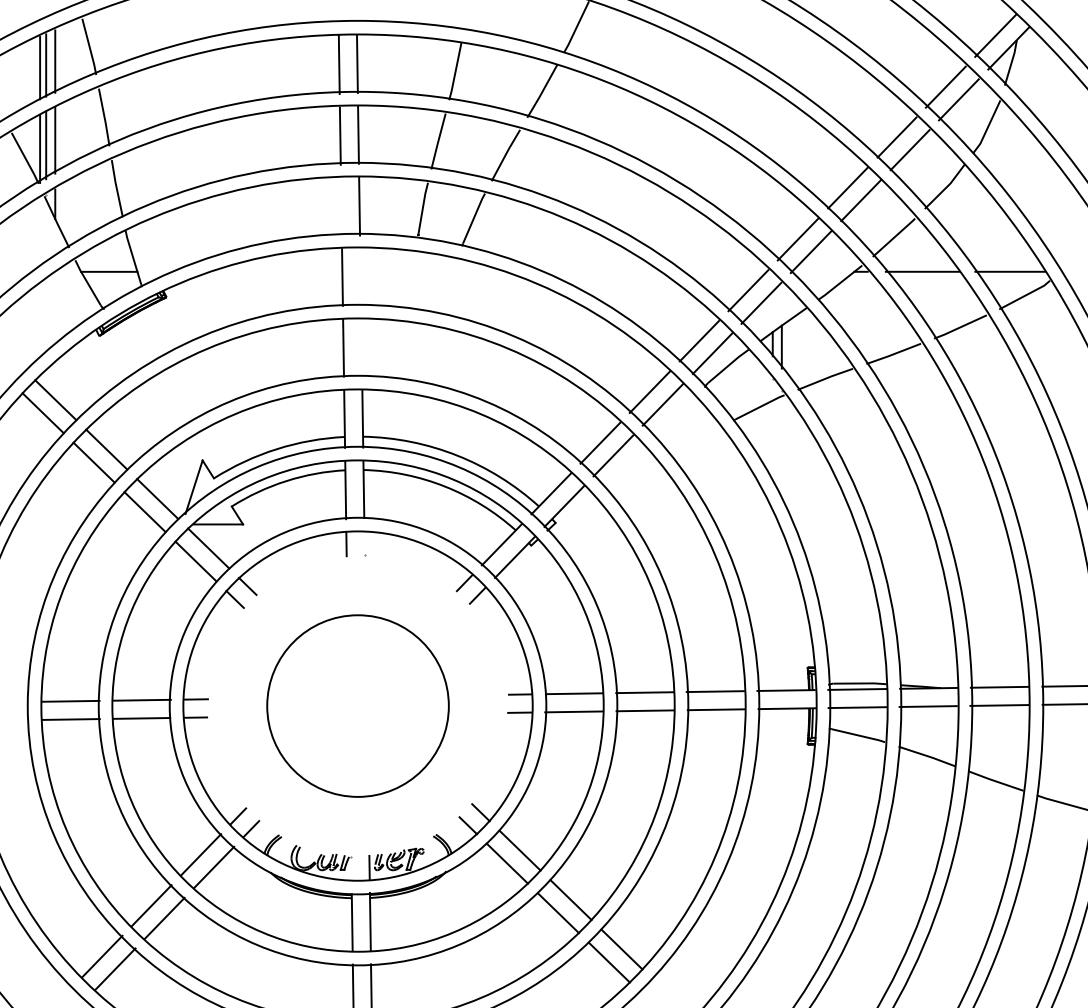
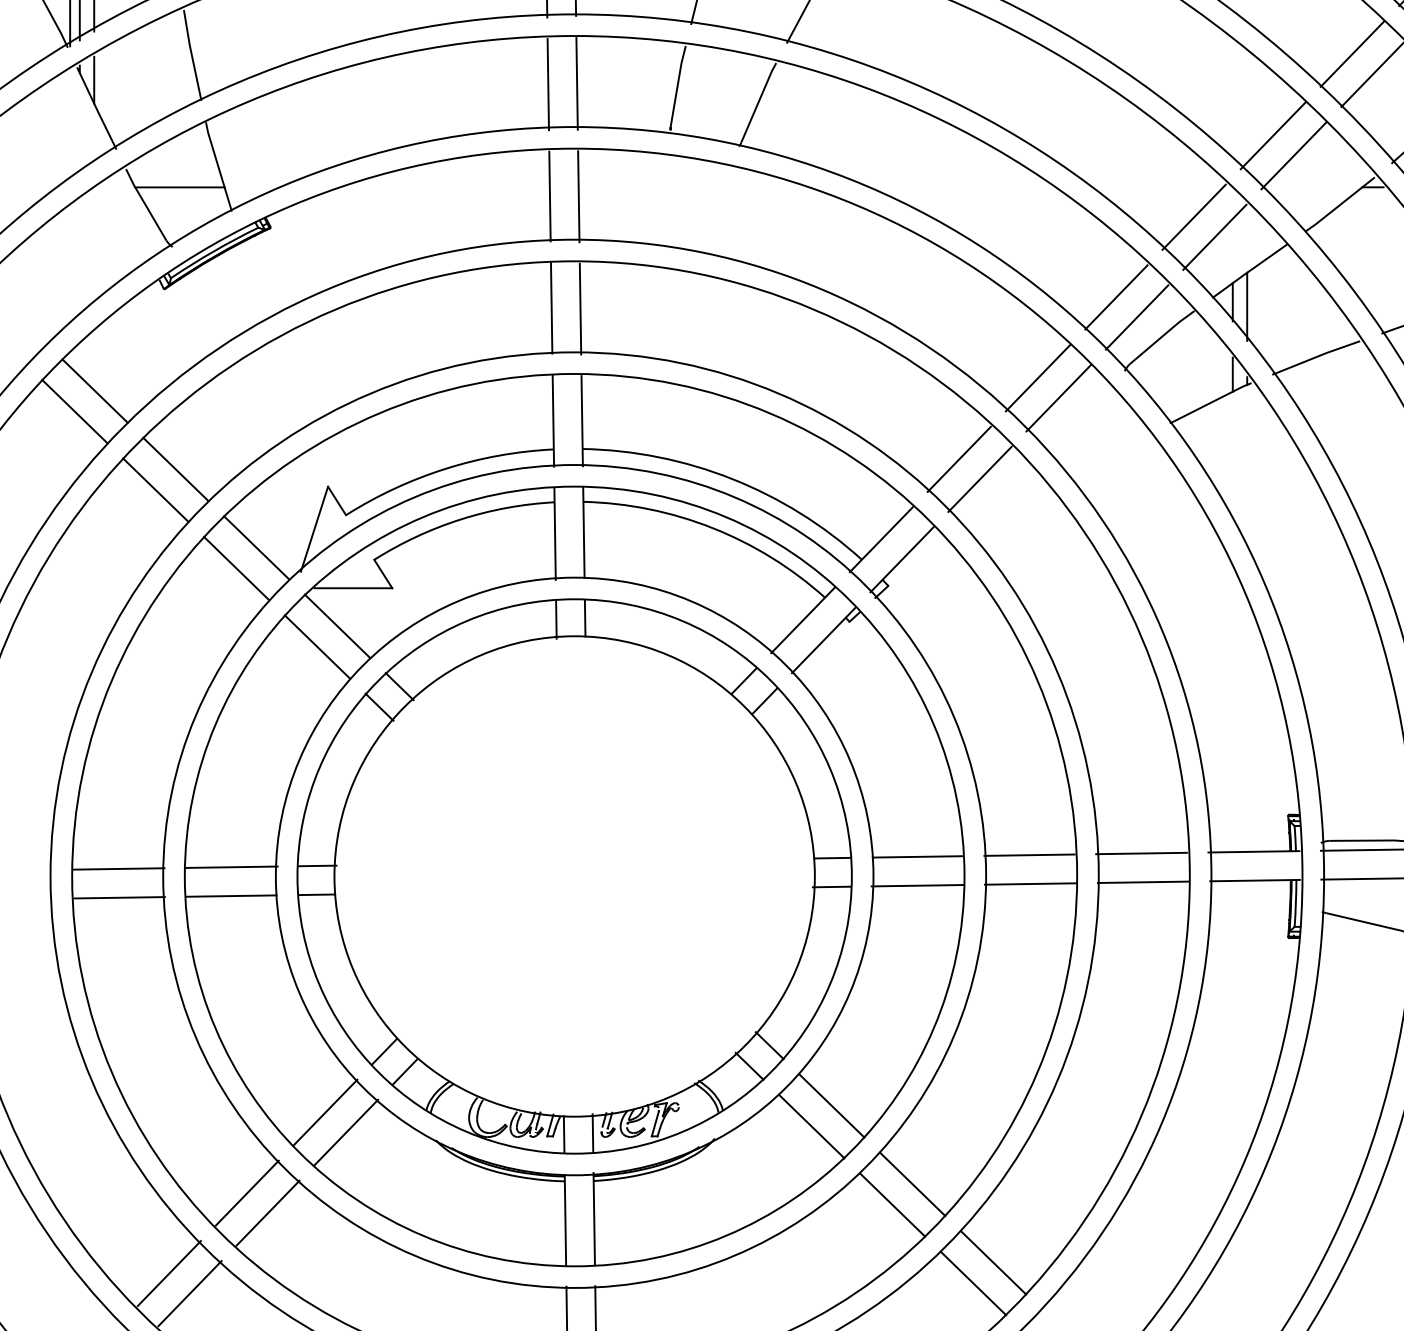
line: (340, 206) -> (546, 83), added
line: (360, 277) -> (578, 196), added
line: (361, 348) -> (580, 309), added
circle: (357, 705) -> (573, 875), size x1.67

